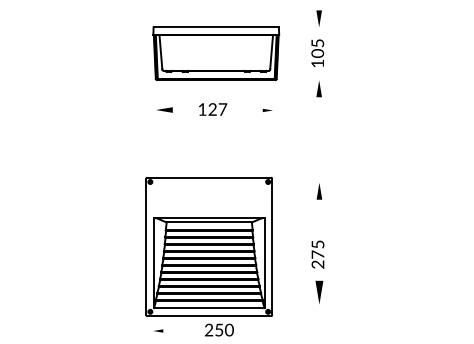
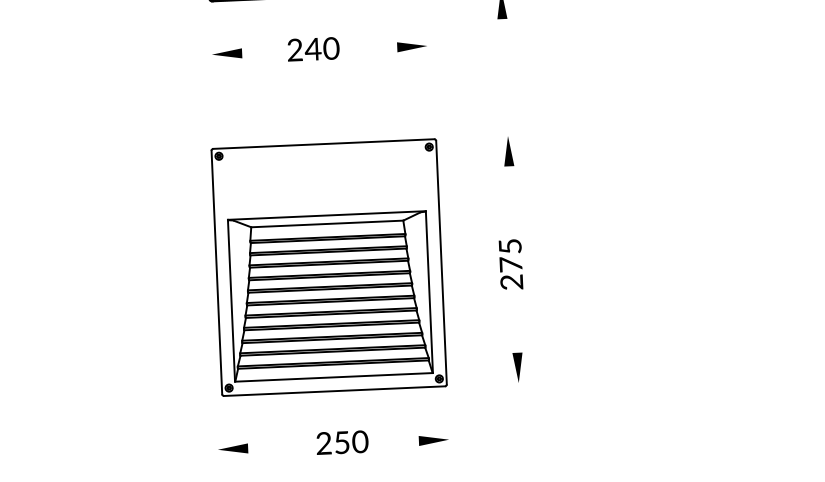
text: (212, 109) -> (312, 49), 127 -> 240
part: (267, 110) -> (411, 46), size x1.67
part: (319, 191) -> (508, 151), moved
part: (208, 246) -> (327, 266), moved
text: (317, 254) -> (510, 264), moved
part: (319, 292) -> (518, 367), size x0.71
part: (158, 330) -> (233, 448), size x1.67
part: (270, 330) -> (433, 439), added

